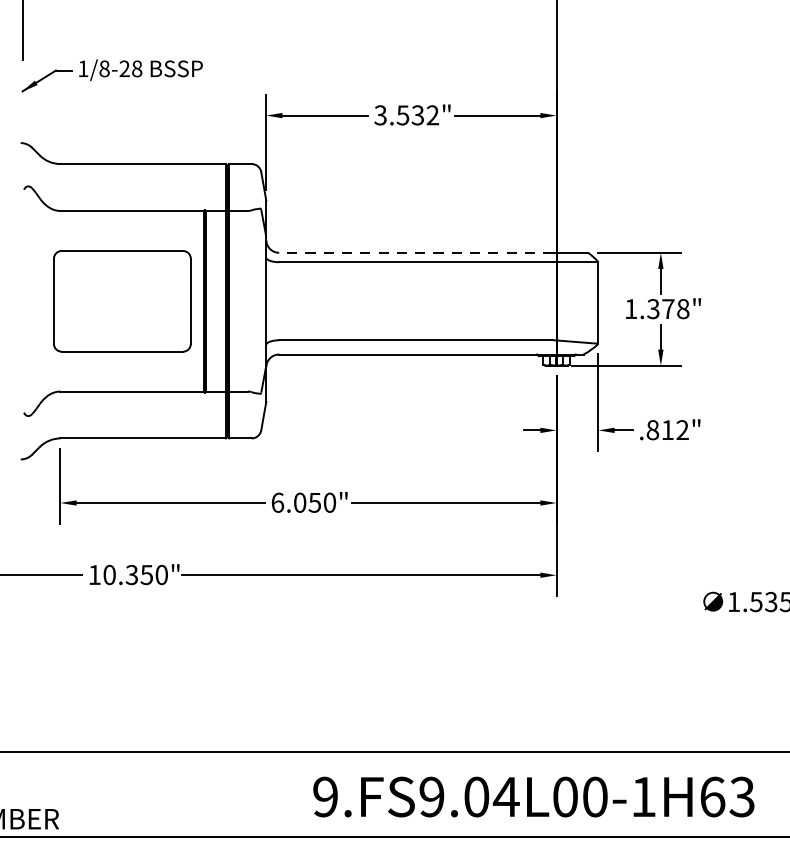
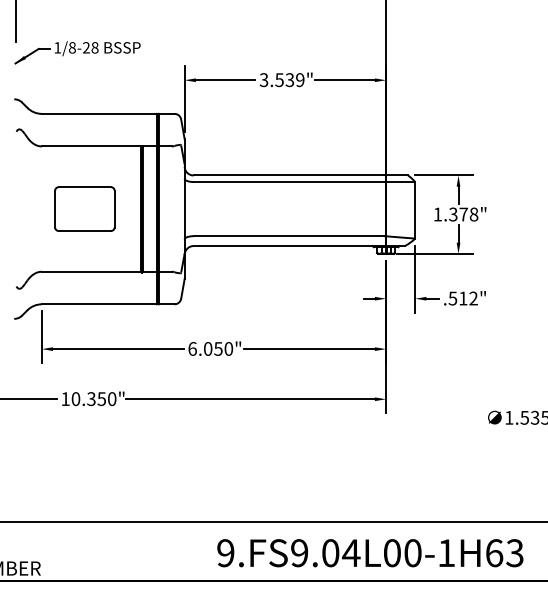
text: (433, 115) -> (300, 80), 3.532" -> 3.539"
line: (415, 252) -> (288, 175), dashed -> solid
part: (121, 300) -> (84, 208), size x0.62
text: (652, 430) -> (452, 298), .812" -> .512"

